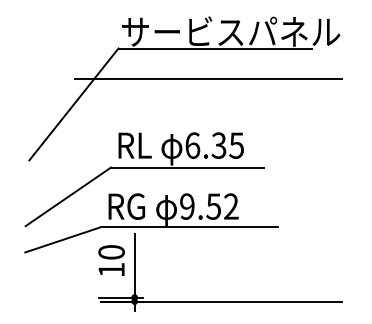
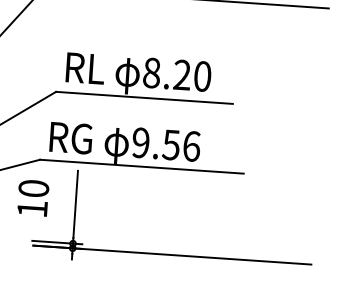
text: (214, 145) -> (177, 74), 6.35 -> 8.20
text: (231, 206) -> (191, 146), 9.52 -> 9.56
text: (111, 260) -> (33, 198), moved

